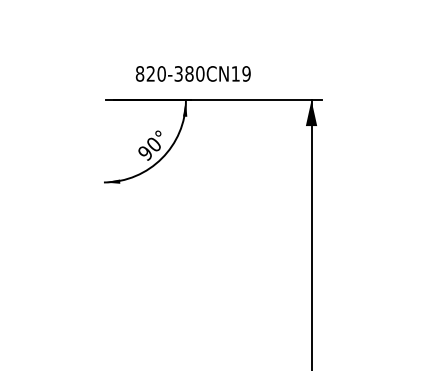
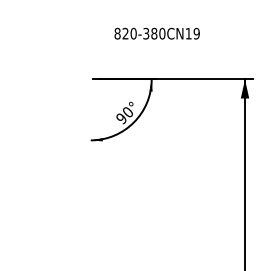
text: (192, 73) -> (156, 33), moved

